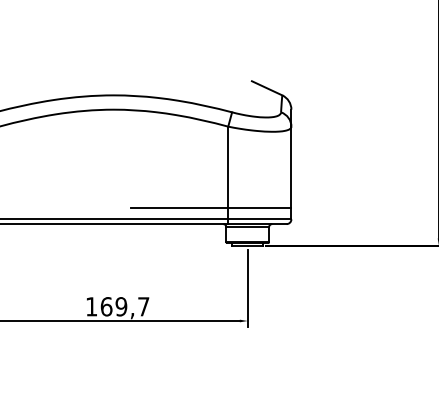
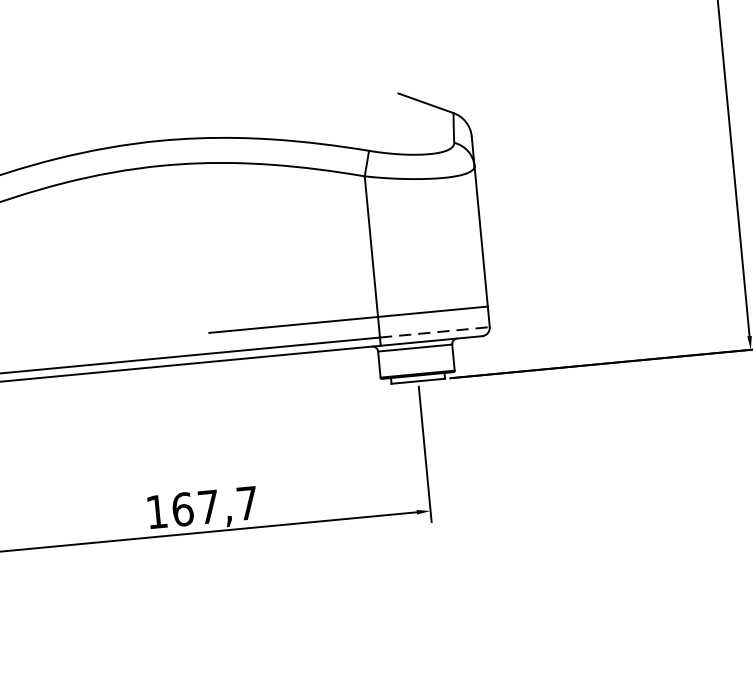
line: (259, 219) -> (434, 332), solid -> dashed
text: (121, 306) -> (208, 506), 169,7 -> 167,7

